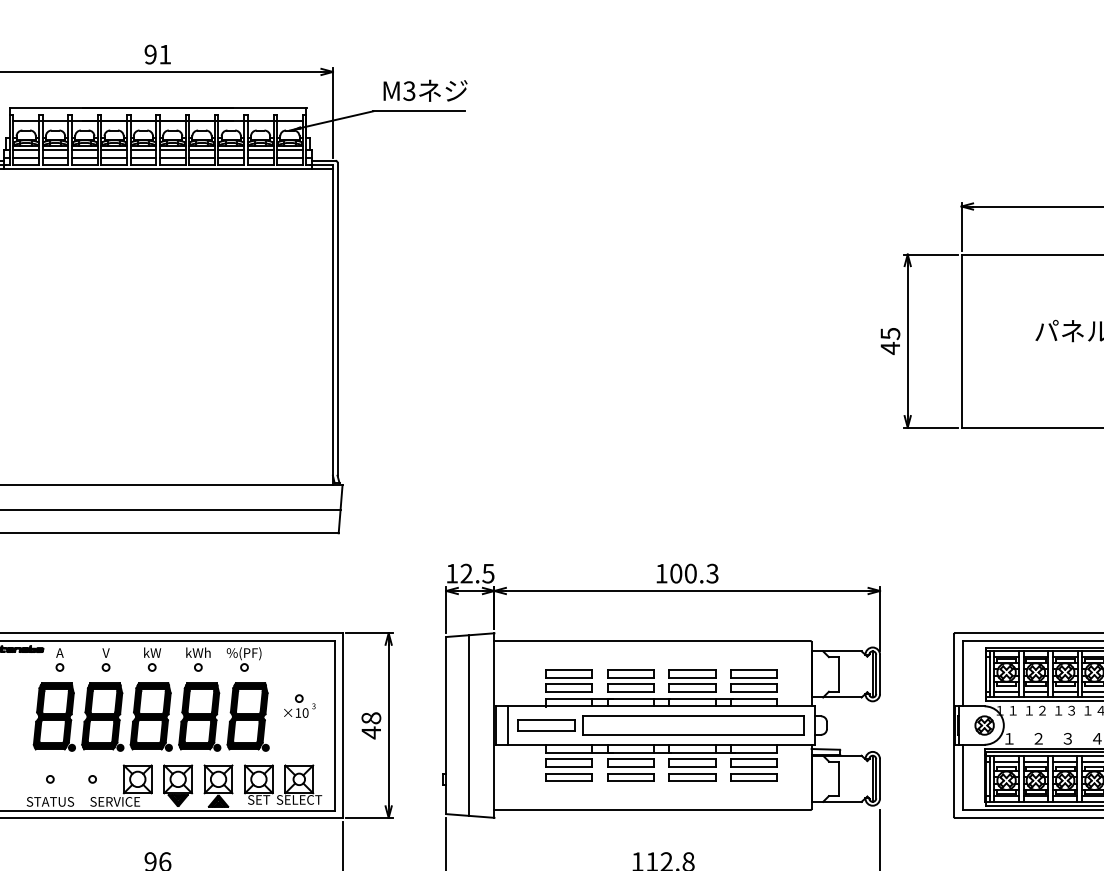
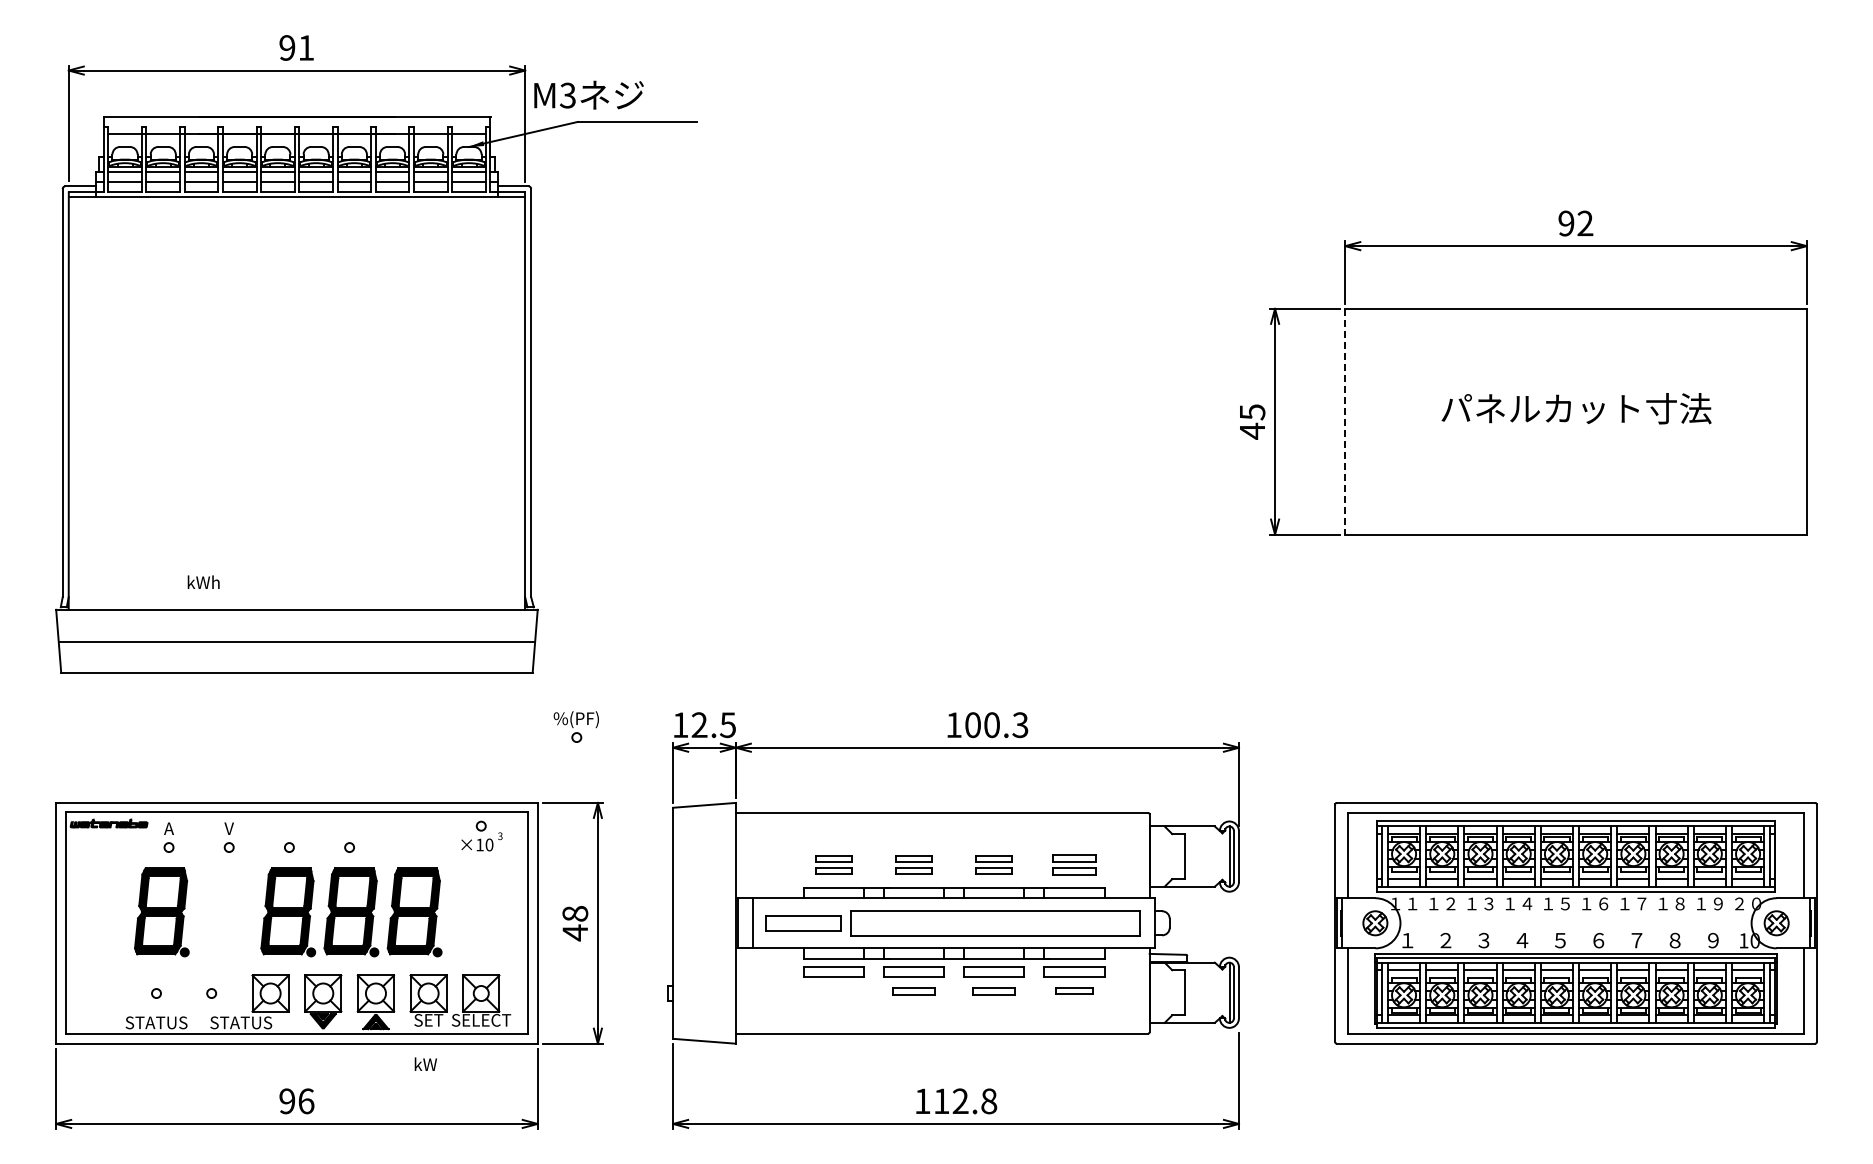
text: (425, 90) -> (588, 94), moved
line: (961, 340) -> (1345, 421), solid -> dashed
text: (152, 652) -> (425, 1063), moved
text: (198, 652) -> (203, 581), moved
part: (243, 659) -> (575, 726), moved
part: (569, 680) -> (833, 864), size x0.6
part: (630, 680) -> (913, 864), size x0.6
part: (691, 680) -> (993, 864), size x0.6
part: (753, 680) -> (1074, 864), size x0.7
part: (299, 705) -> (481, 835), moved
part: (102, 717) -> (224, 912), removed
line: (469, 725) -> (703, 923), removed
part: (569, 777) -> (833, 990), removed
part: (630, 777) -> (913, 990), size x0.7
part: (691, 777) -> (993, 990), size x0.7
part: (753, 777) -> (1074, 990), size x0.6
text: (114, 801) -> (240, 1022), SERVICE -> STATUS

